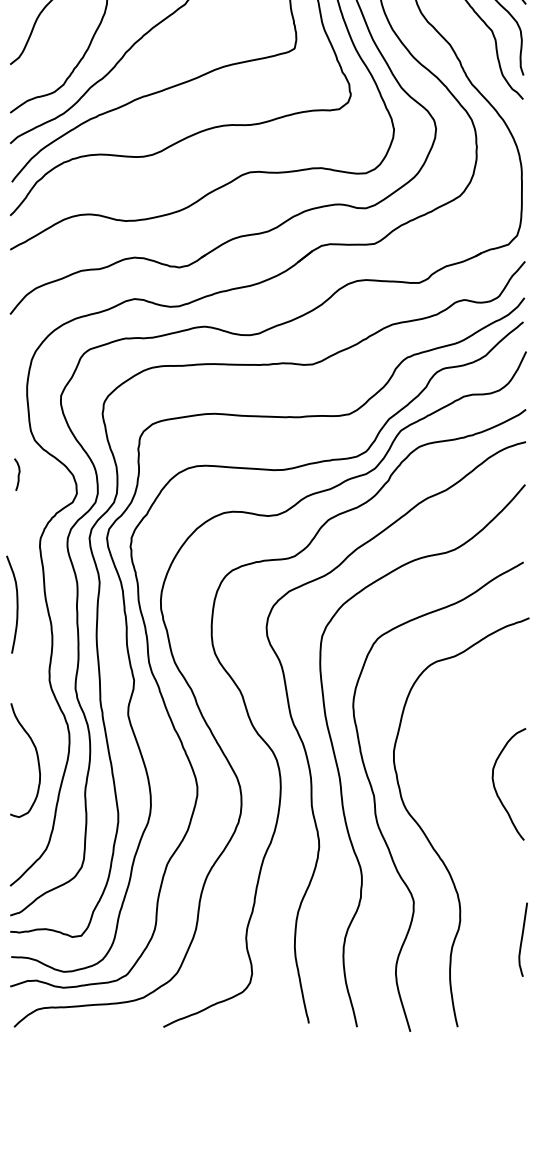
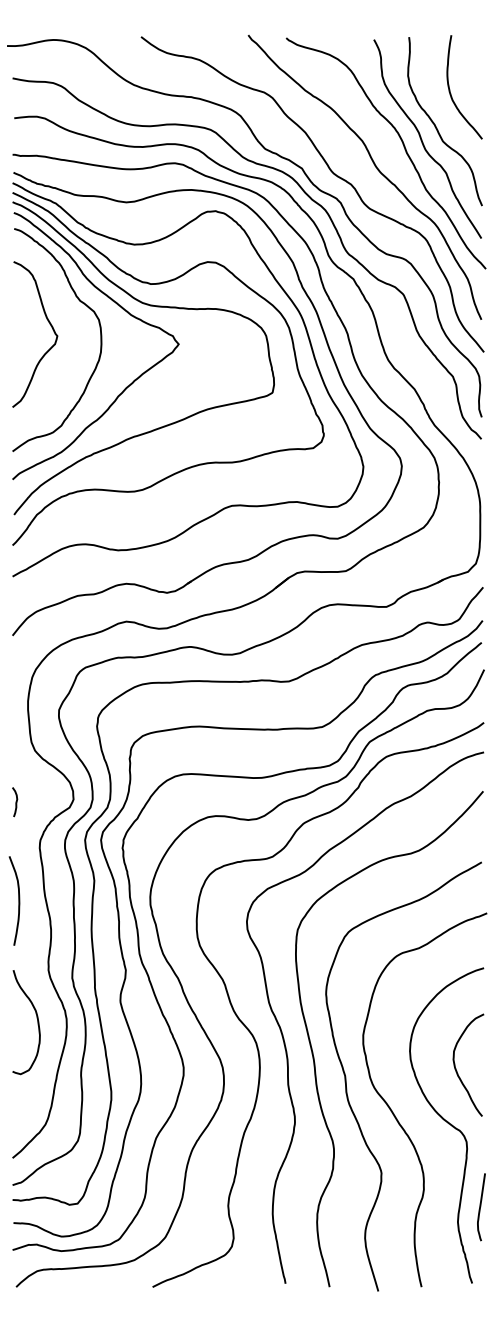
curve: (17, 475) -> (15, 802), moved
curve: (36, 756) -> (36, 1018), moved
curve: (486, 848) -> (447, 1123), added

